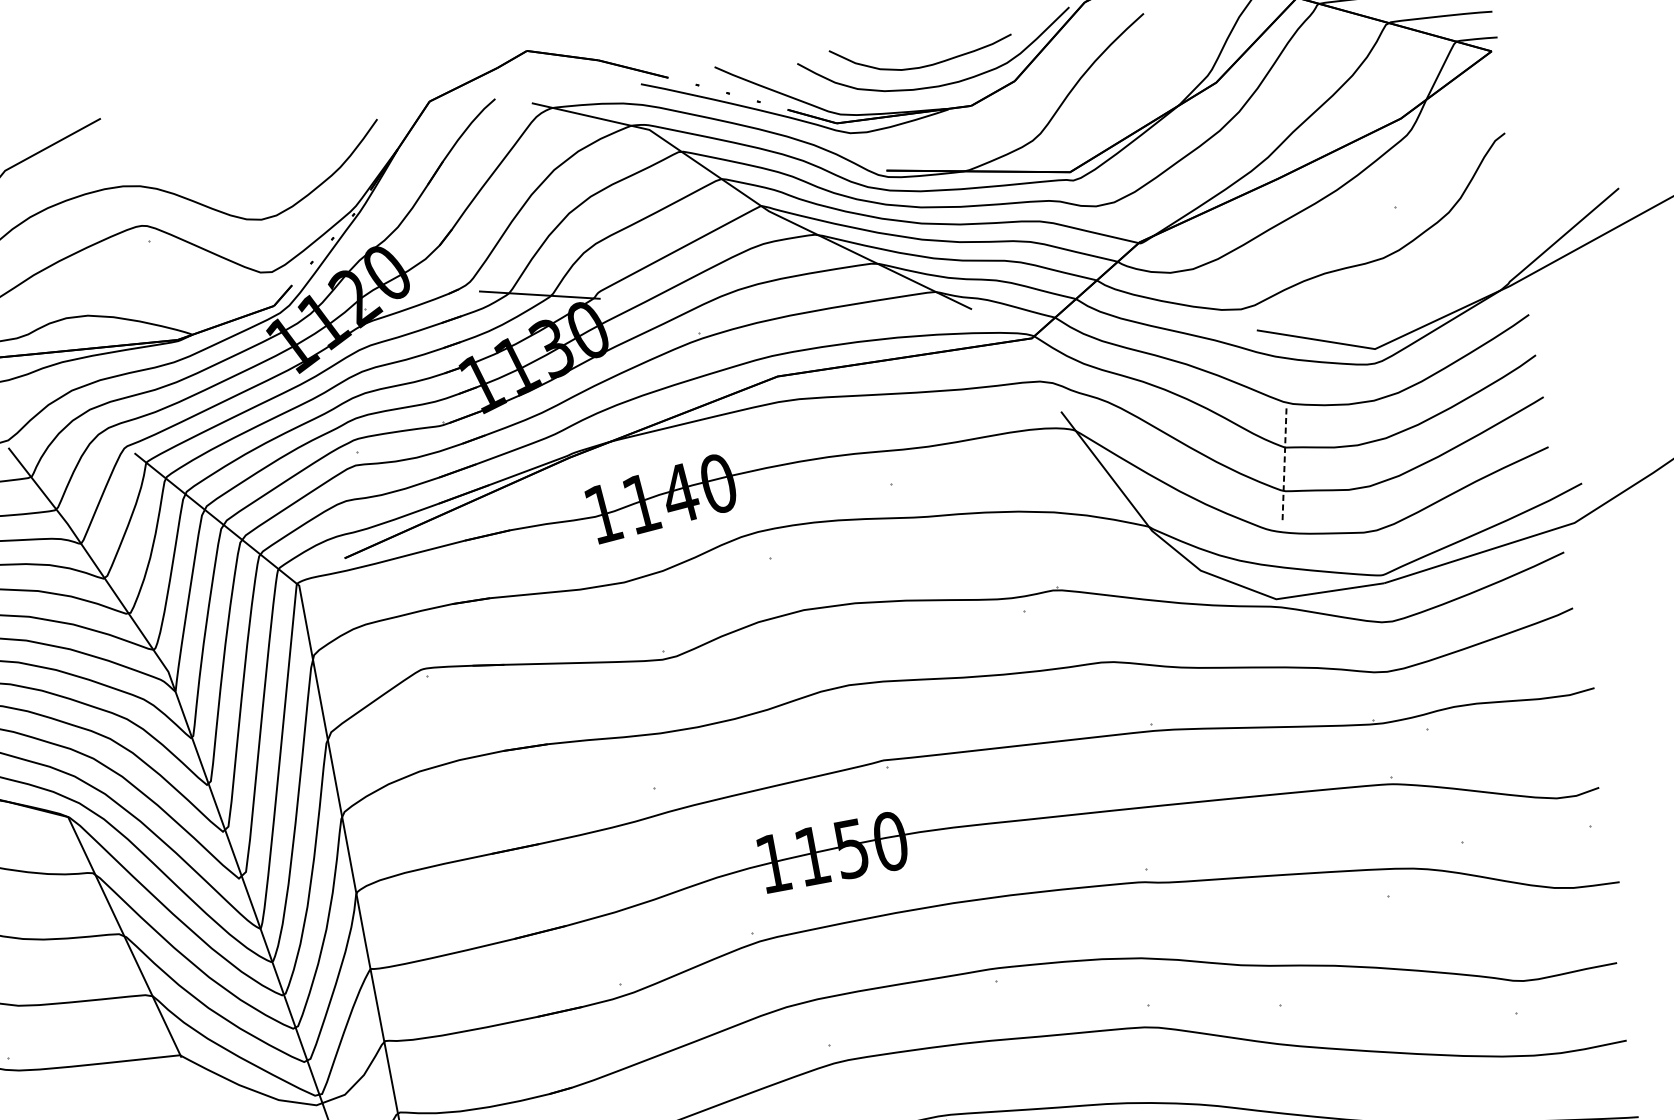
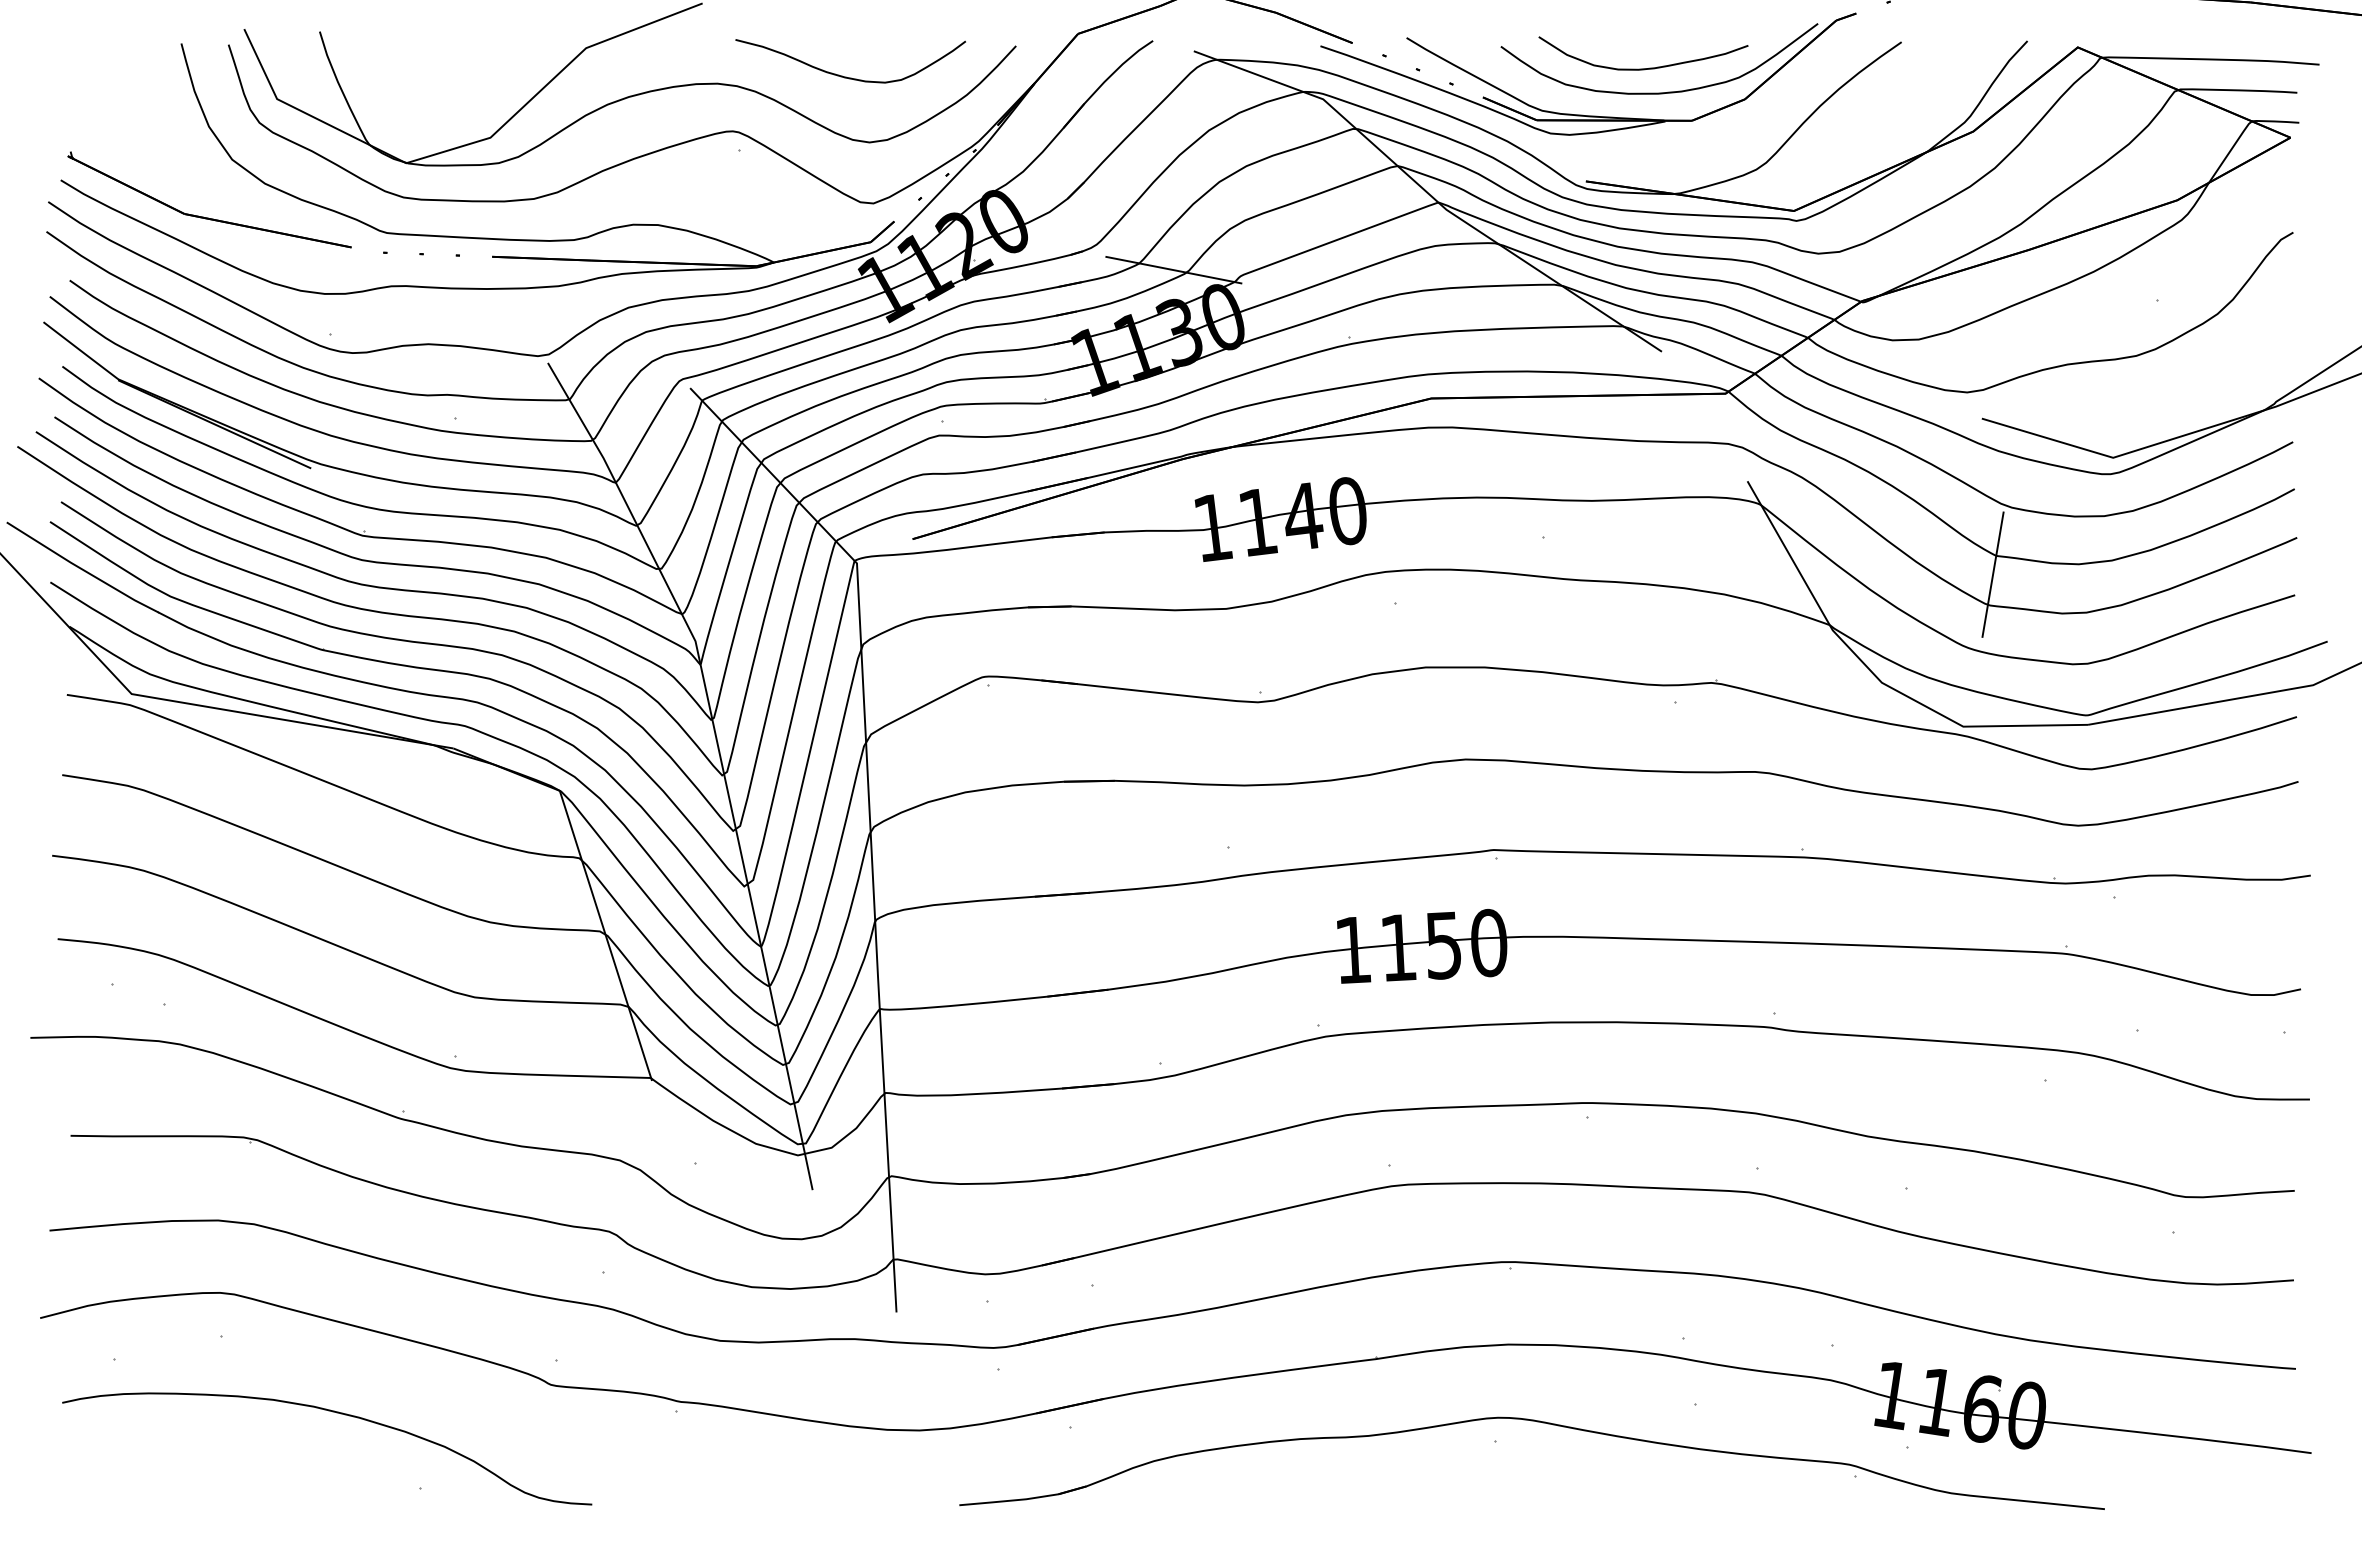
curve: (233, 165) -> (846, 76), added
line: (1284, 464) -> (1993, 574), dashed -> solid

